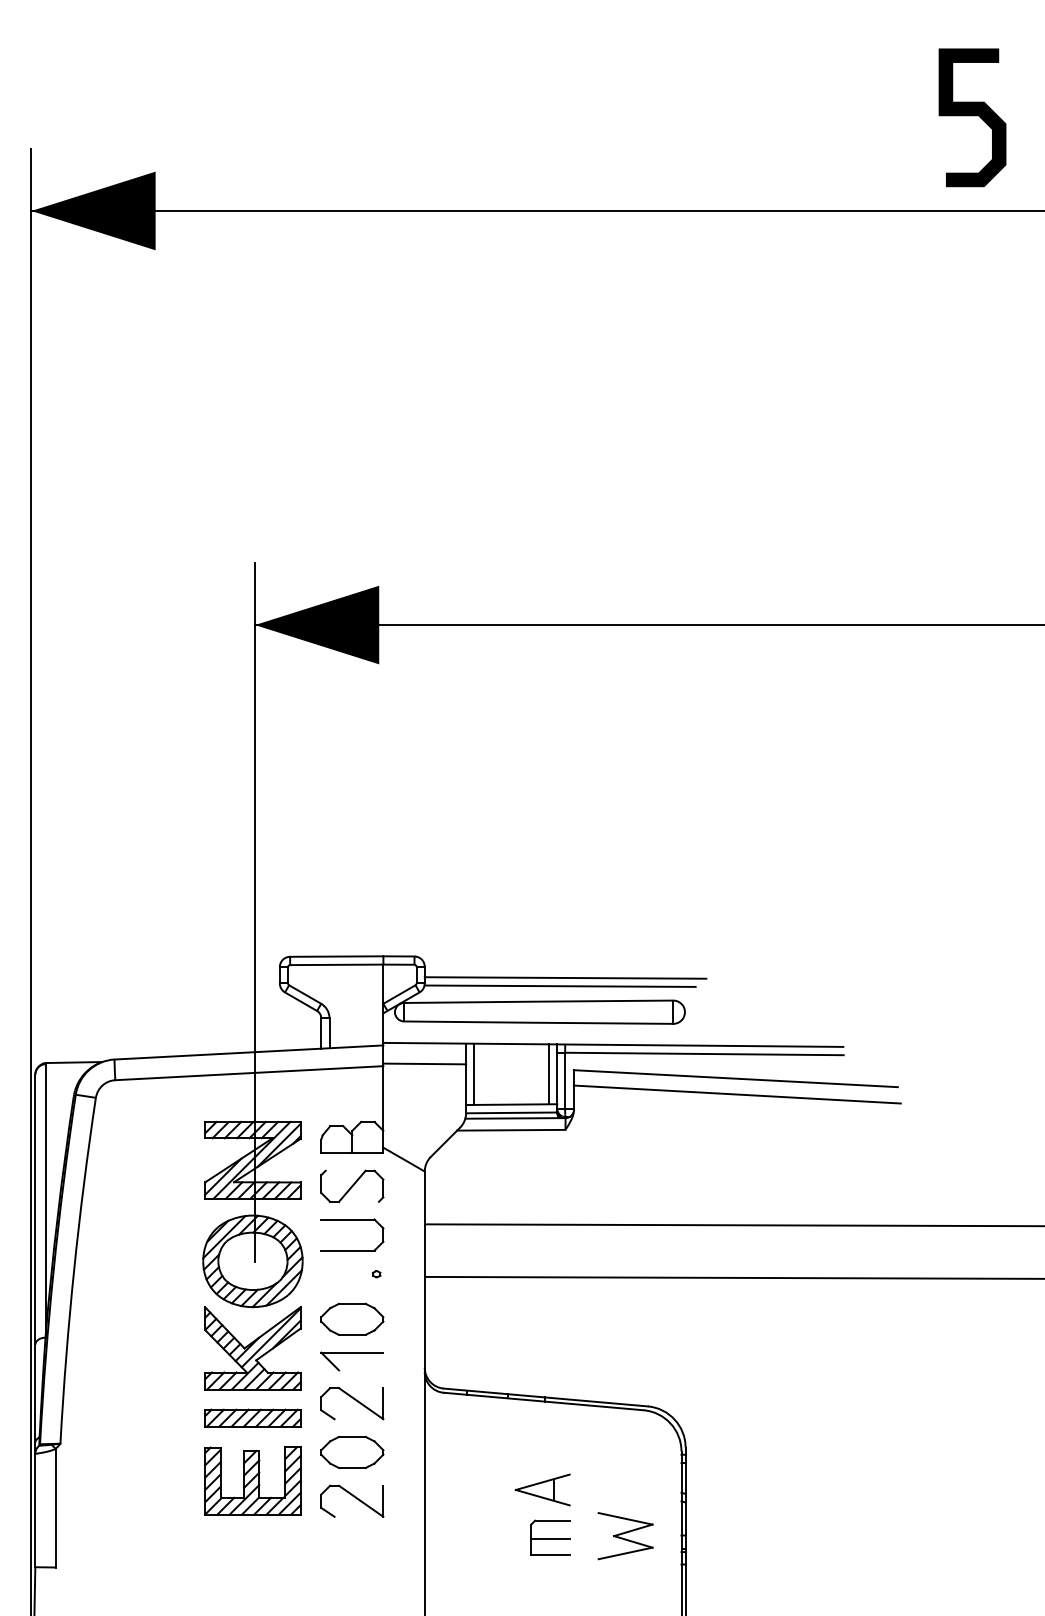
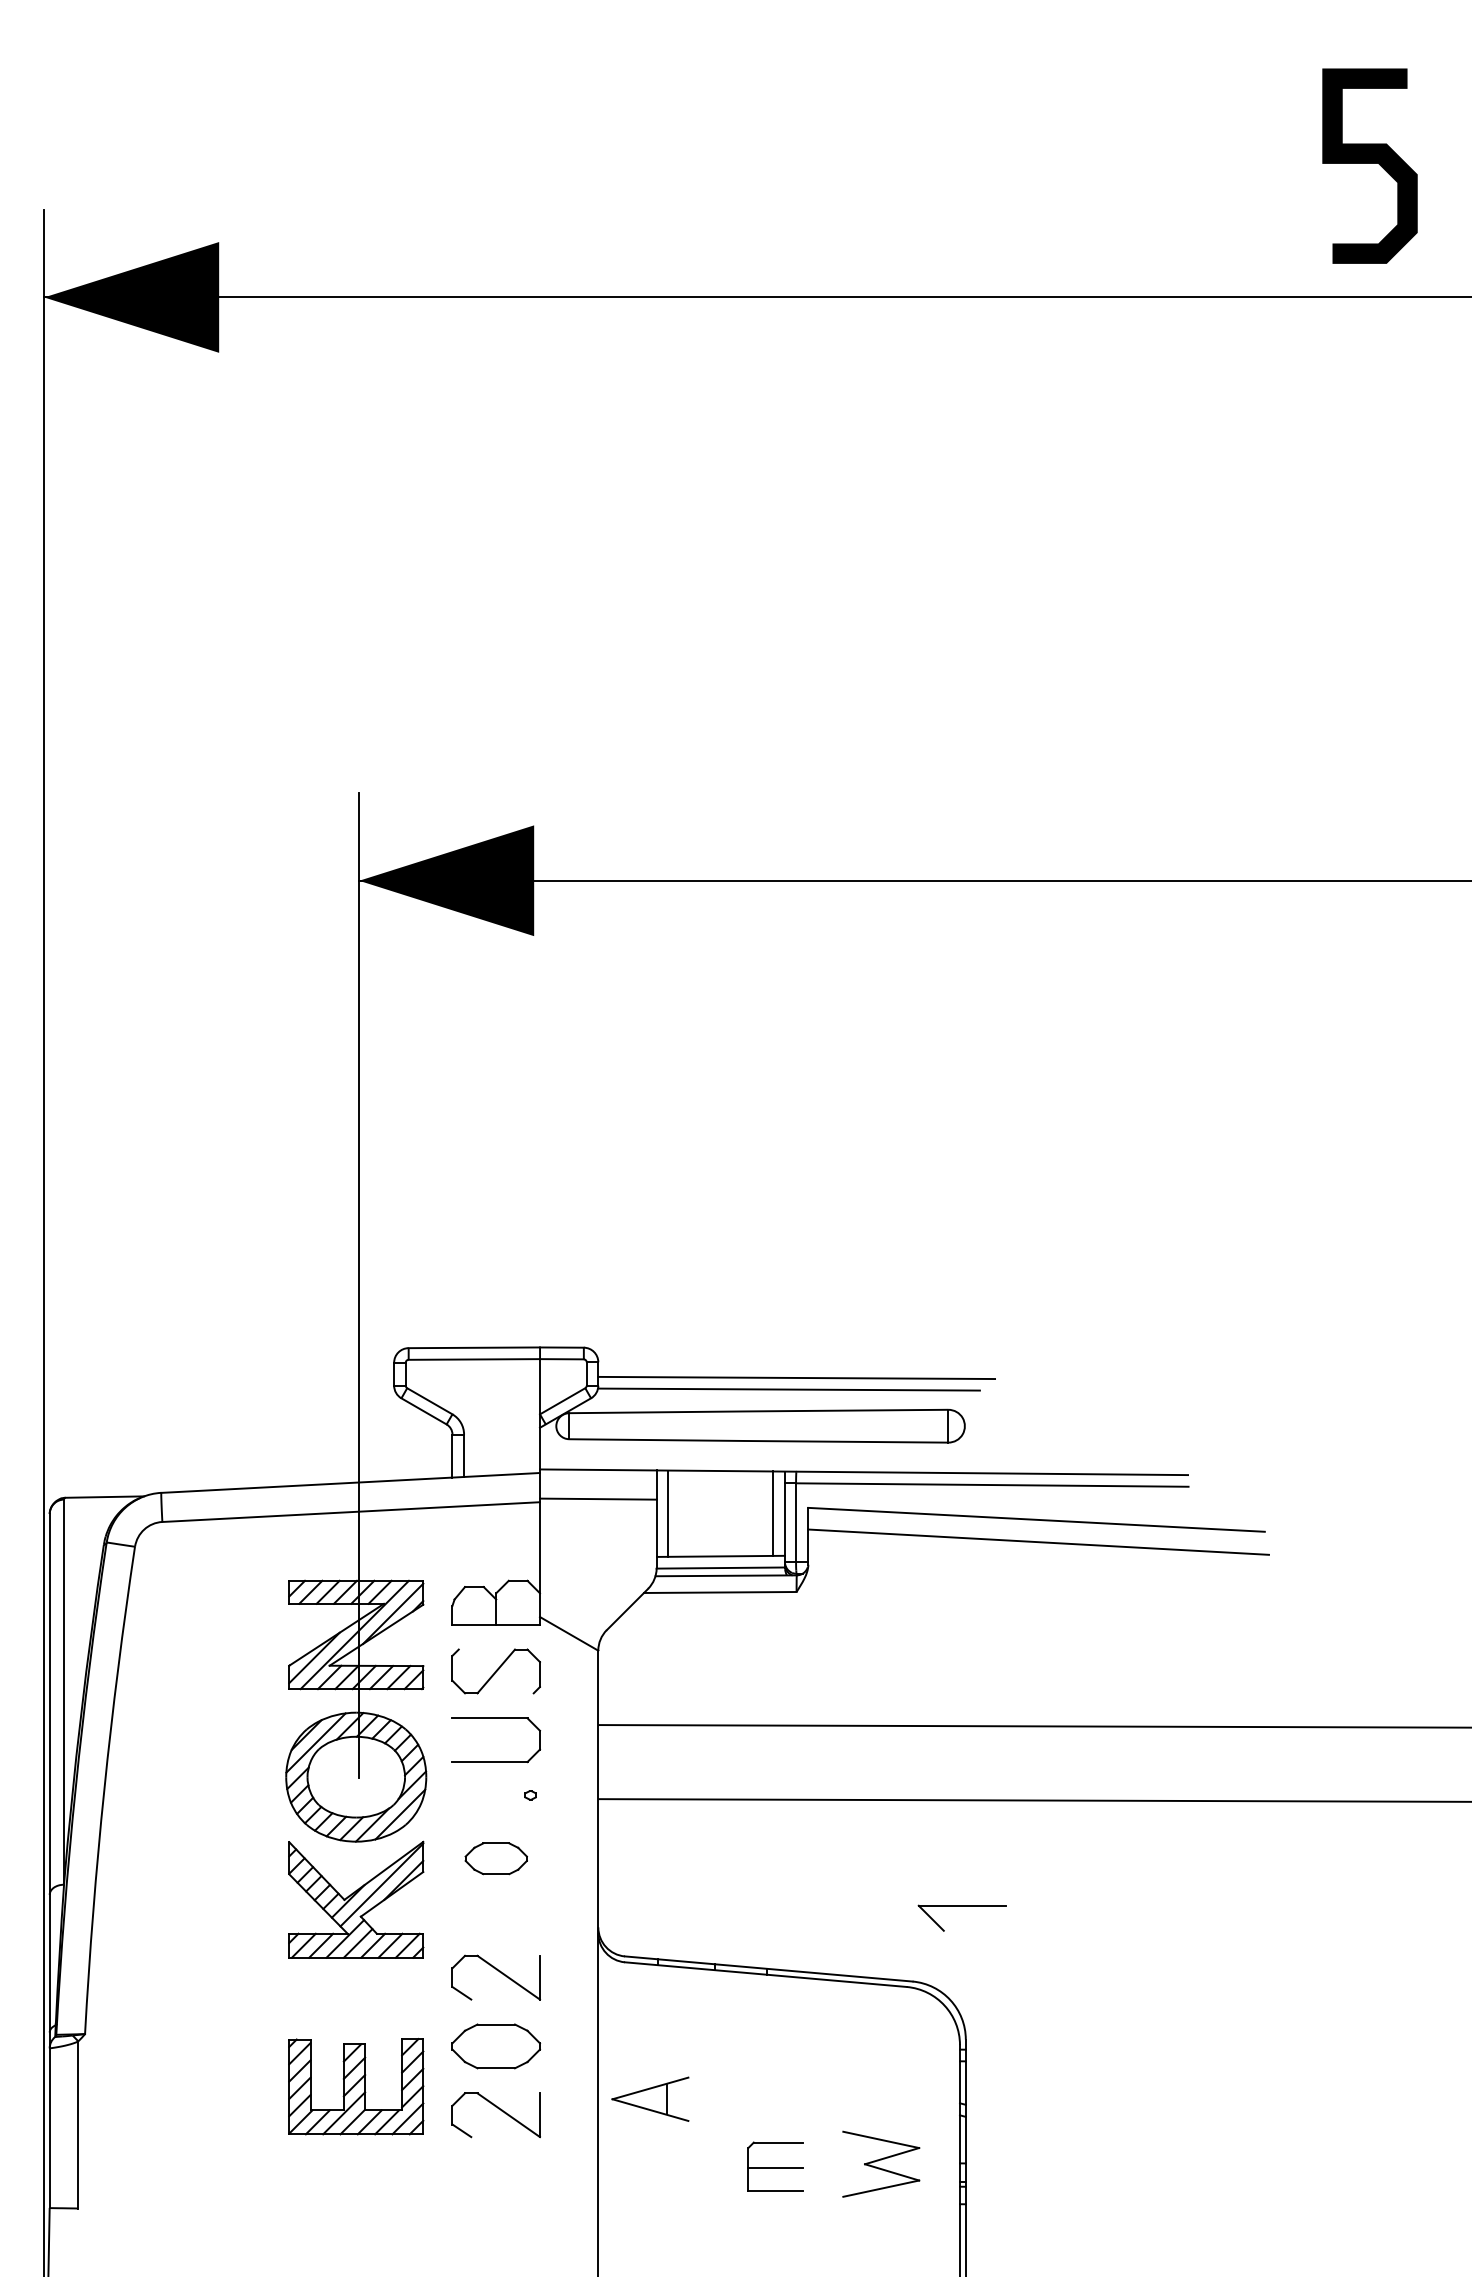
part: (352, 1318) -> (496, 1857), size x0.7
part: (351, 1353) -> (961, 1907), moved
part: (252, 1417) -> (355, 1997), removed
part: (542, 1489) -> (650, 2098), moved

